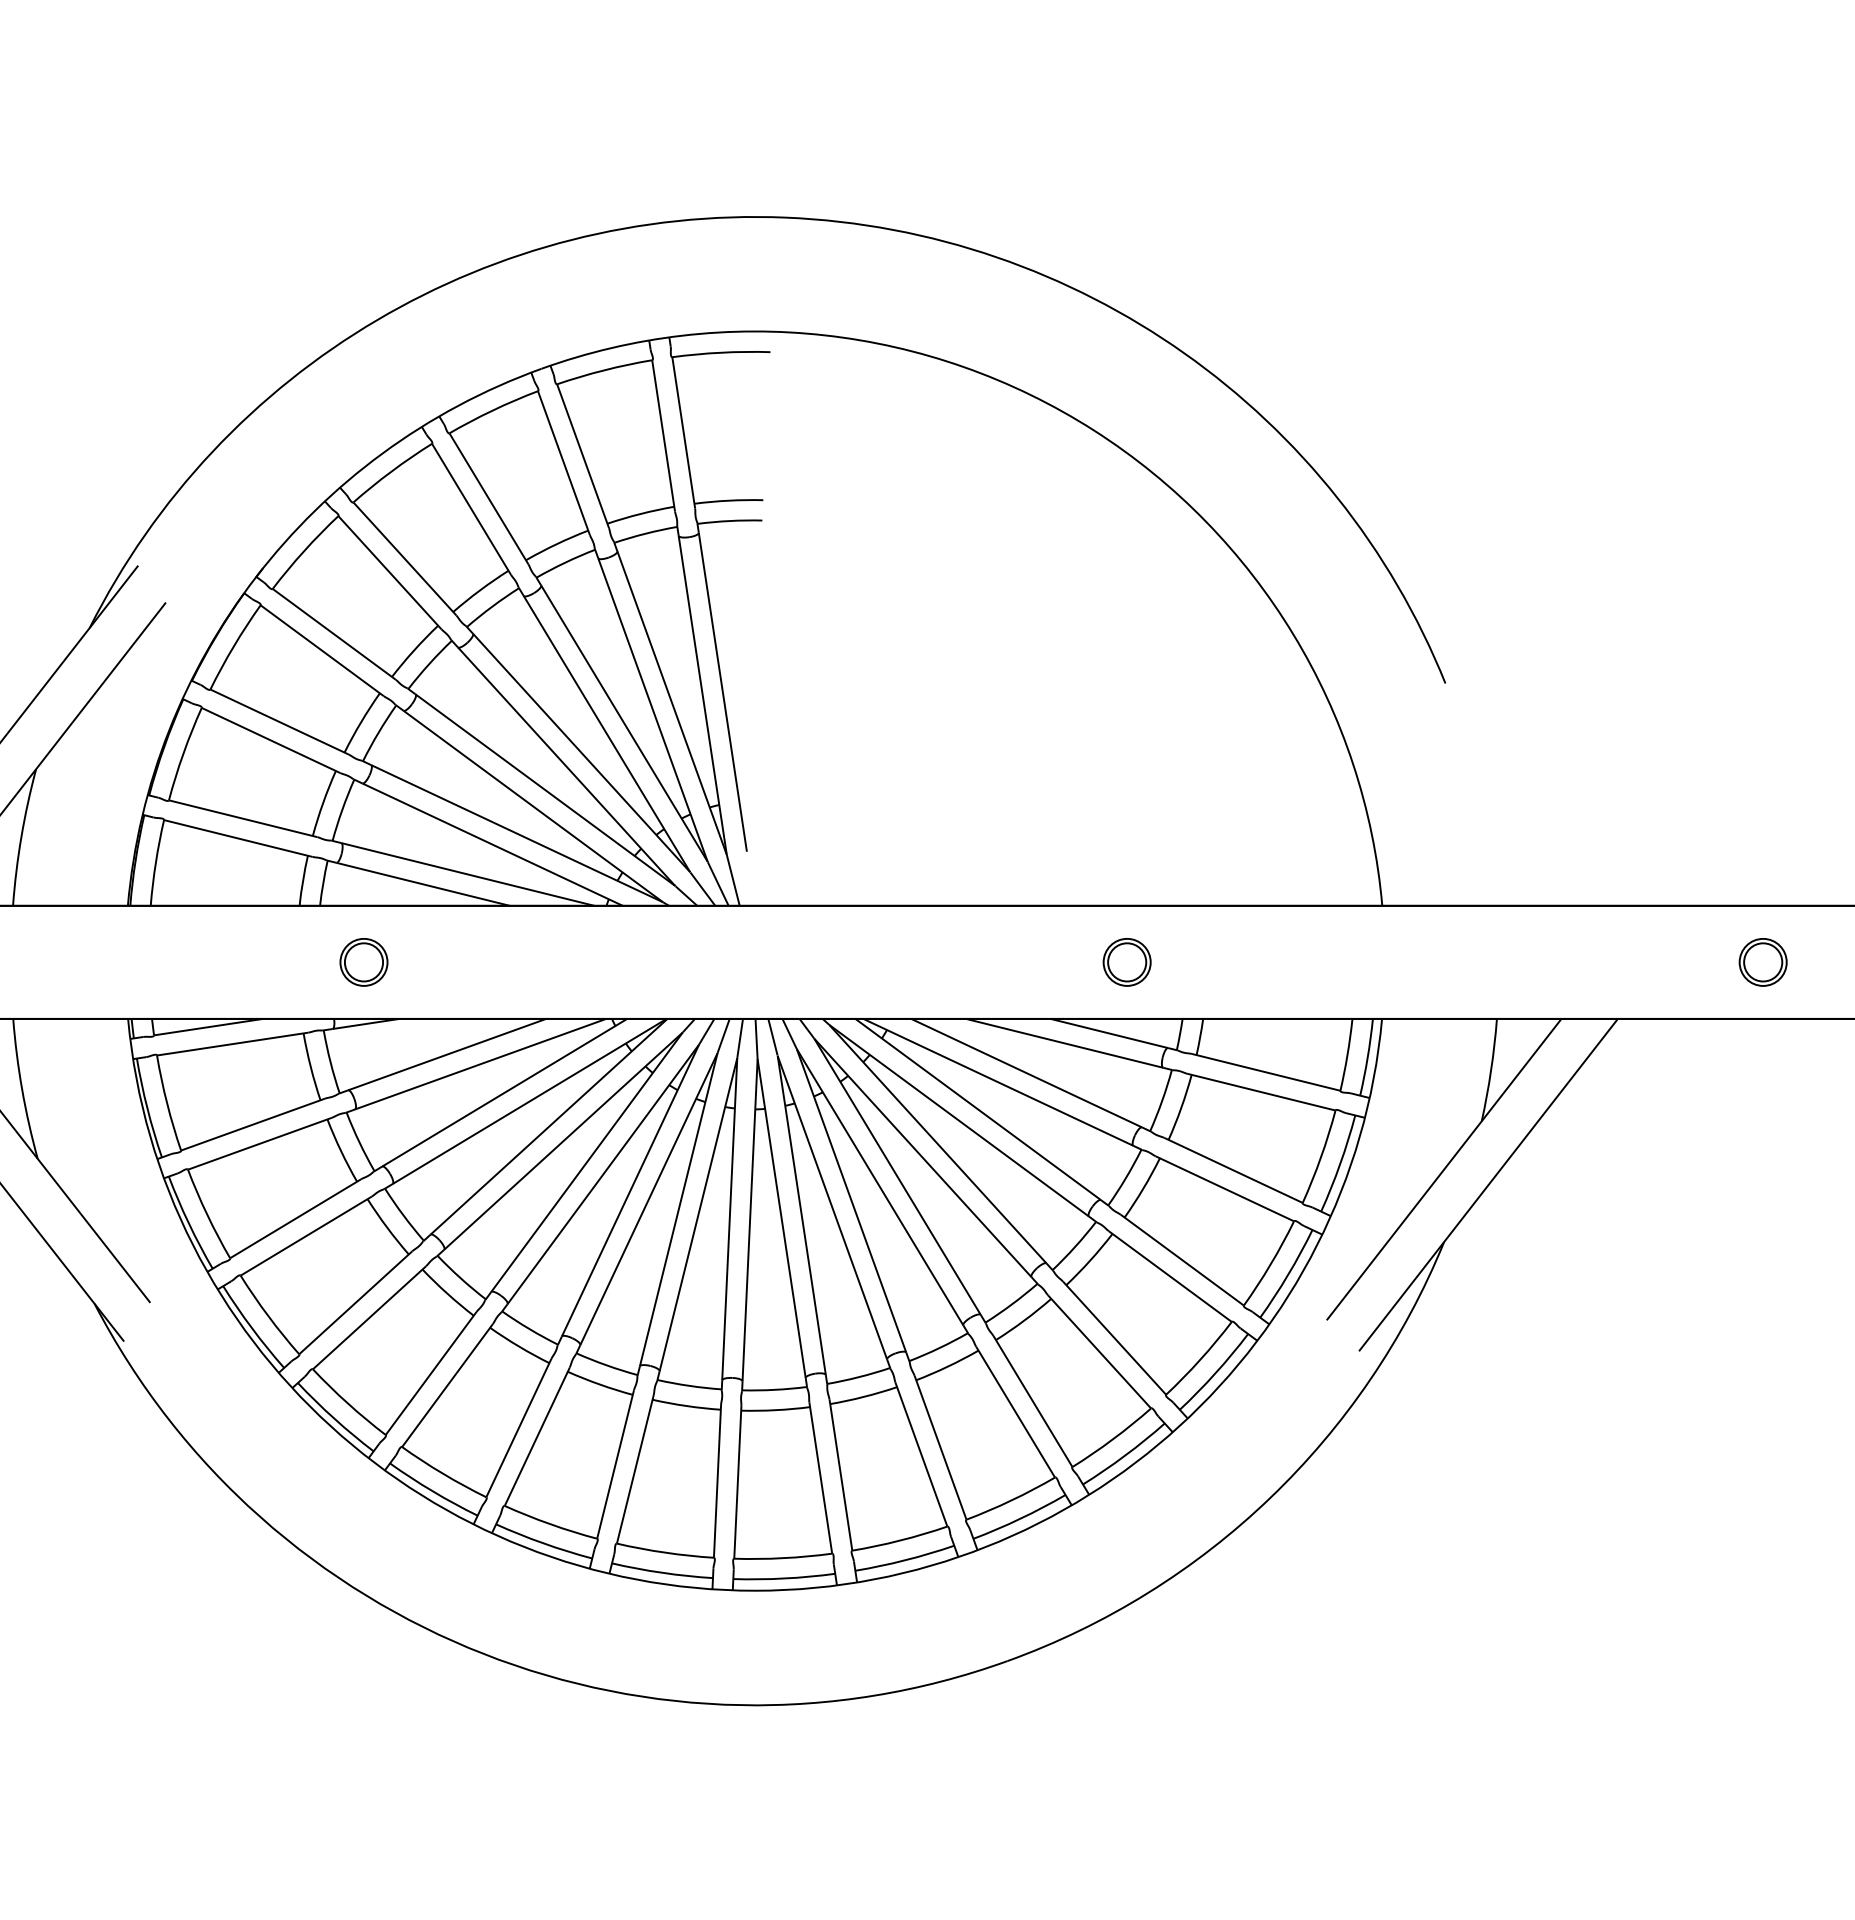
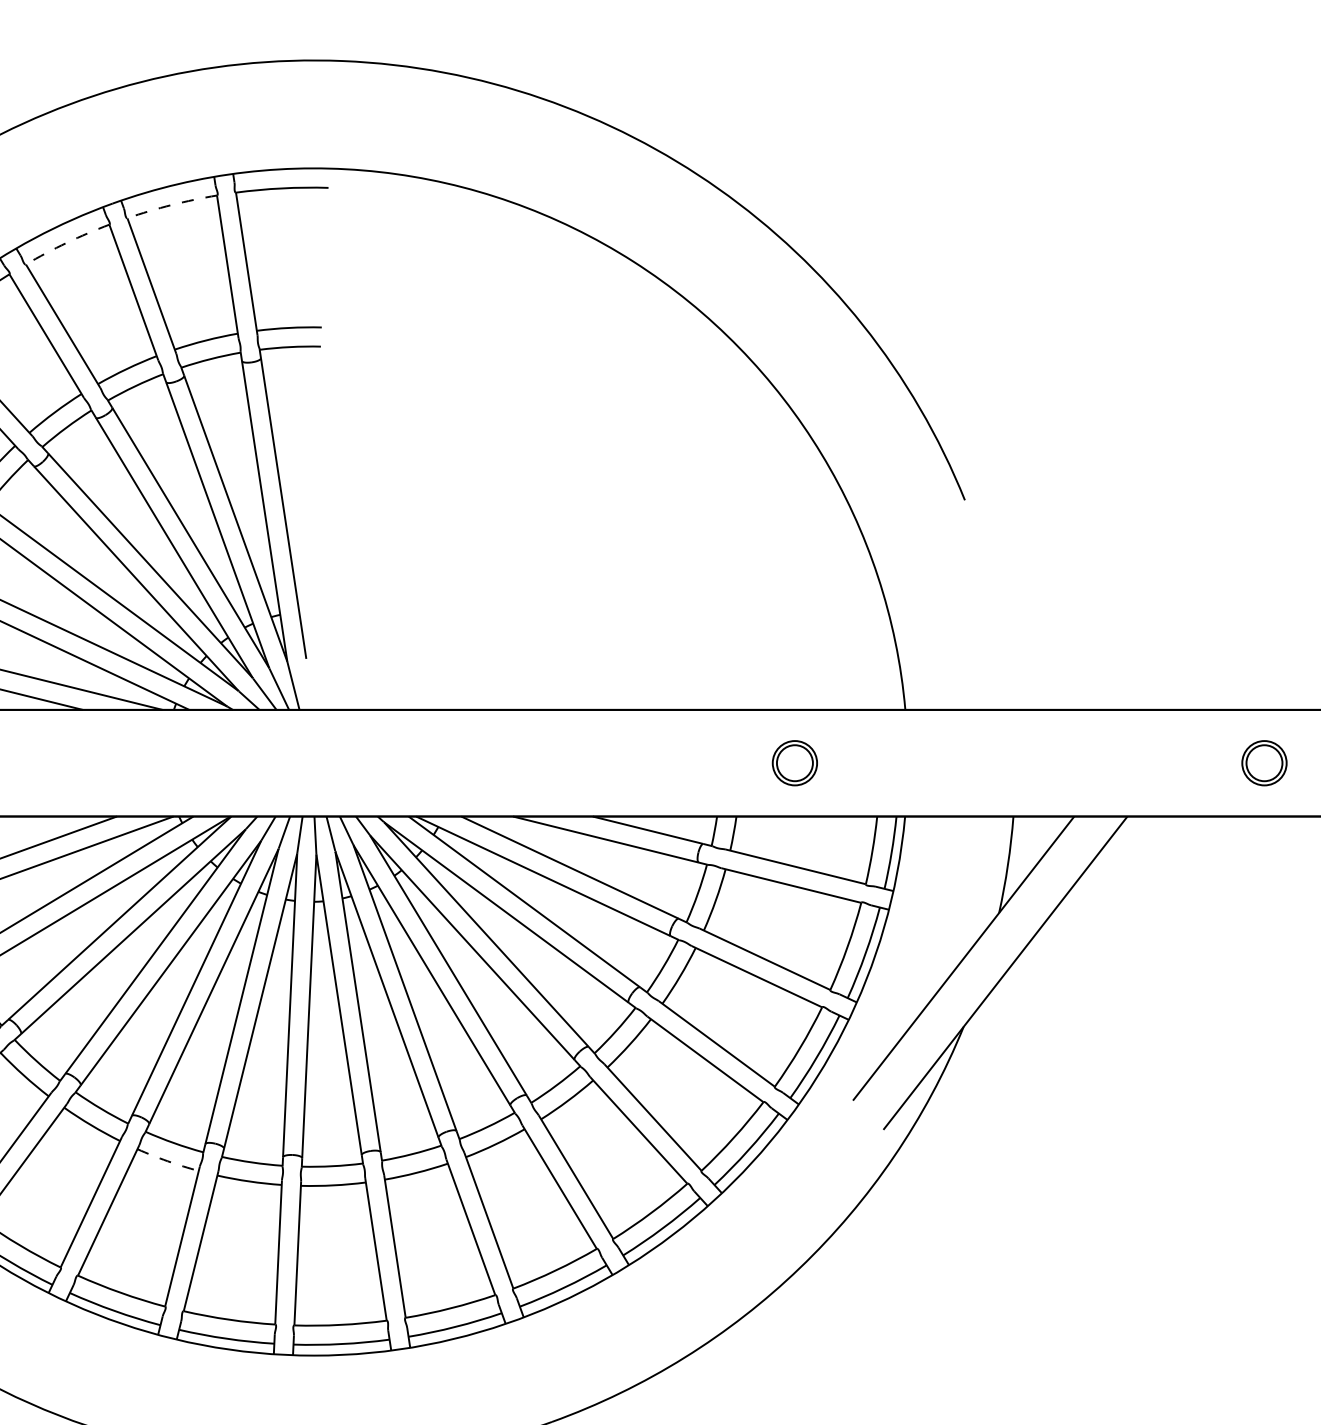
arc: (604, 370) -> (172, 205), solid -> dashed
arc: (492, 410) -> (66, 242), solid -> dashed
part: (1126, 962) -> (794, 763), moved
arc: (599, 1384) -> (167, 1161), solid -> dashed

